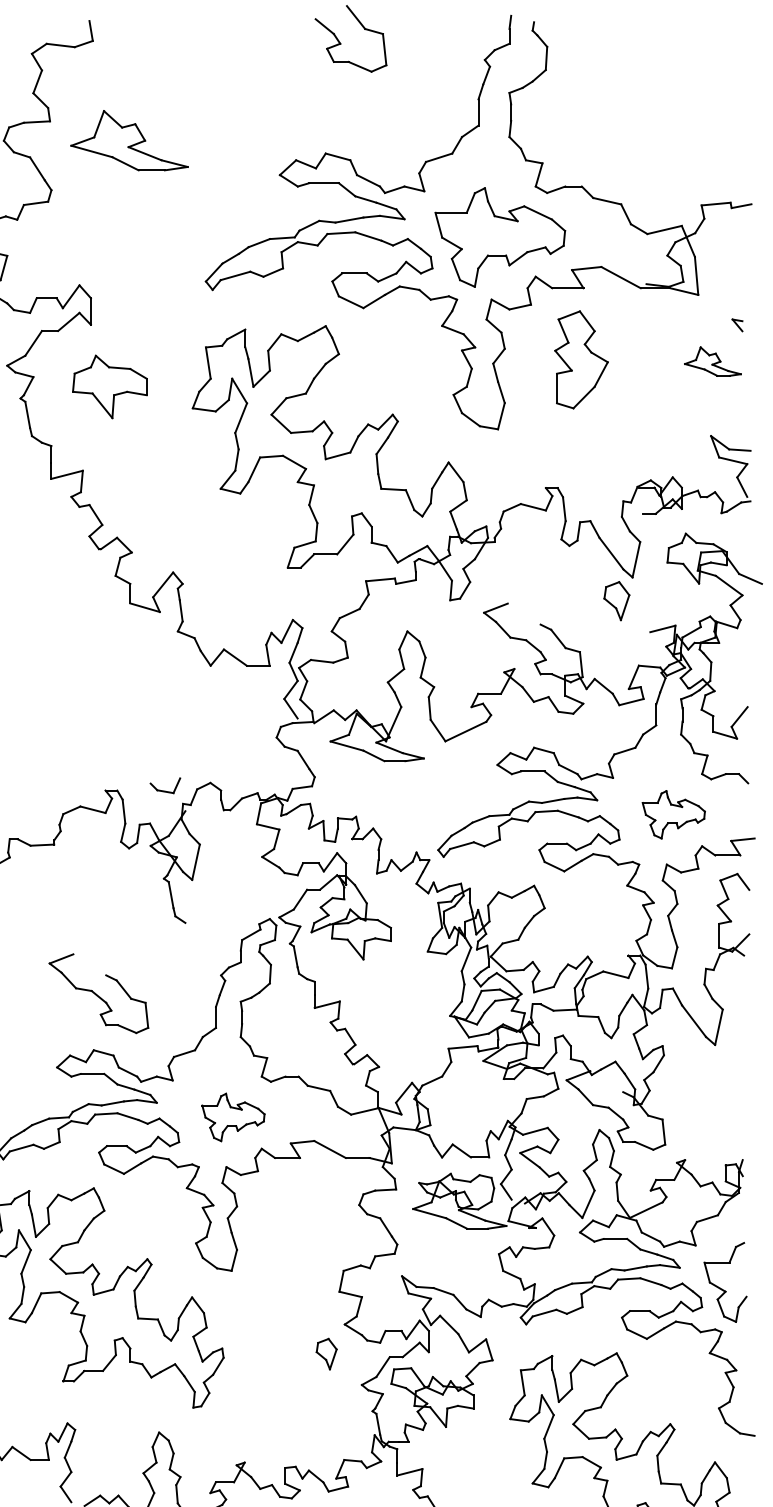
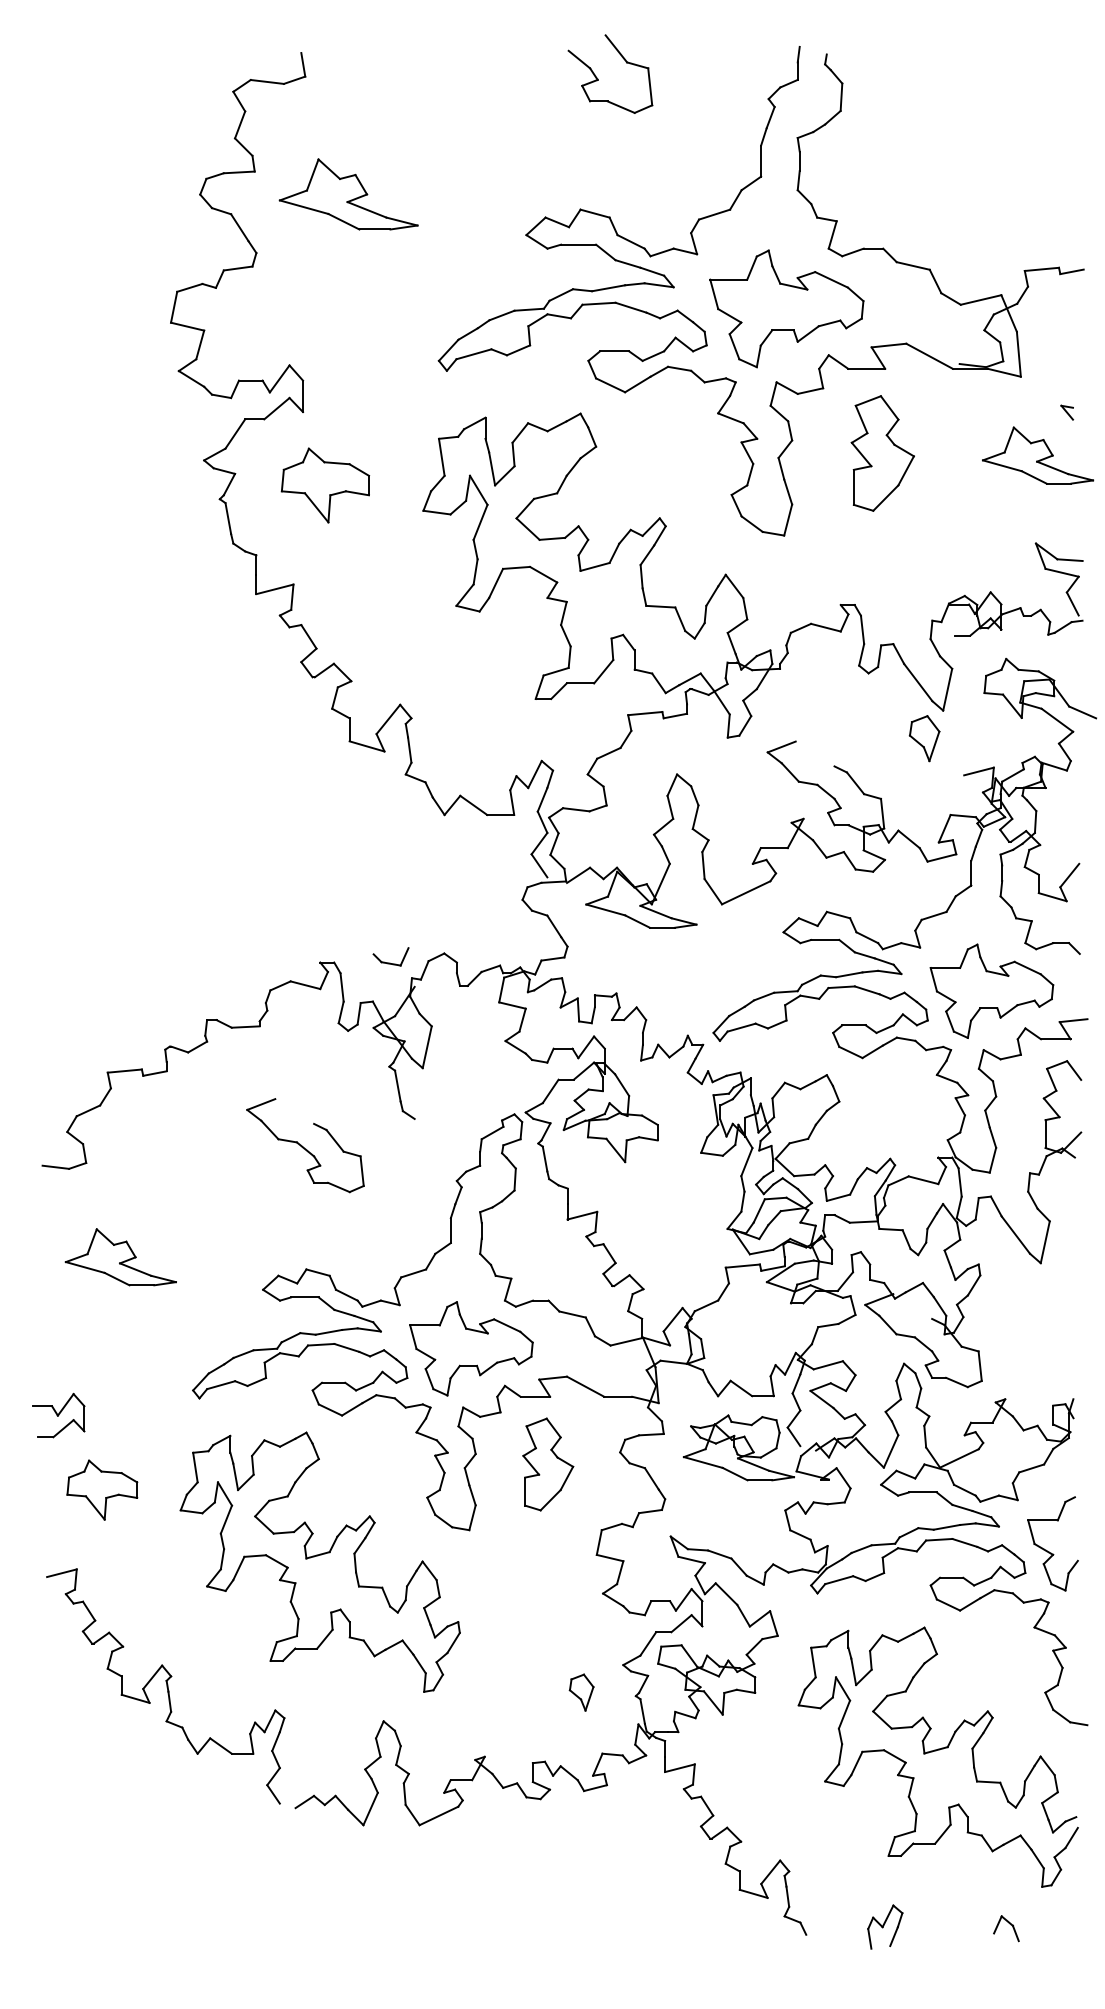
part: (713, 361) -> (1038, 455), size x1.67
part: (673, 814) -> (991, 990), size x1.67
part: (98, 993) -> (305, 1145), moved
part: (233, 1117) -> (471, 1348), size x1.67
part: (298, 1215) -> (548, 1464), added
part: (326, 1354) -> (581, 1692), moved

